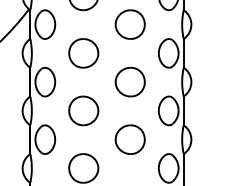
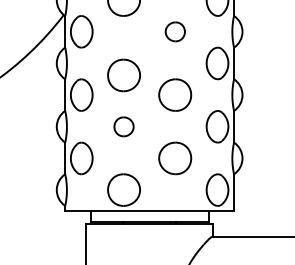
part: (130, 24) -> (175, 31), size x0.6
part: (83, 53) -> (123, 75), moved
part: (83, 110) -> (123, 126), size x0.6

